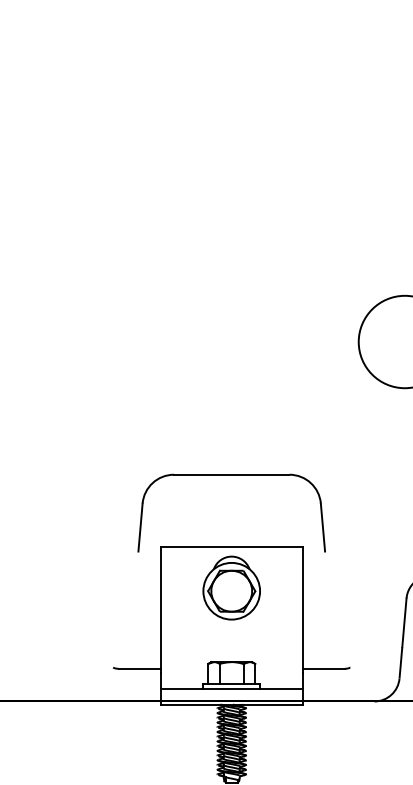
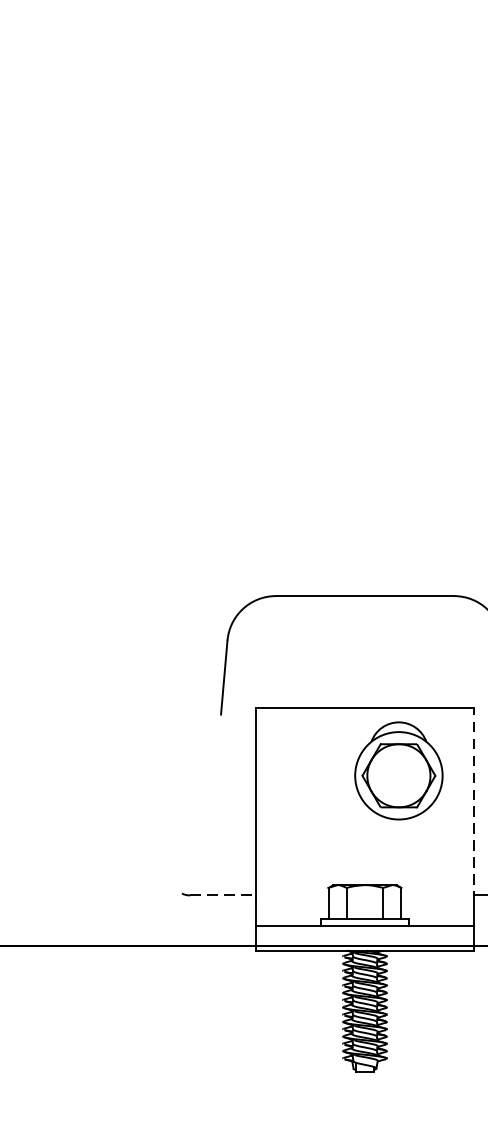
part: (231, 587) -> (398, 770), moved
line: (302, 610) -> (474, 805), solid -> dashed
line: (140, 668) -> (224, 894), solid -> dashed

